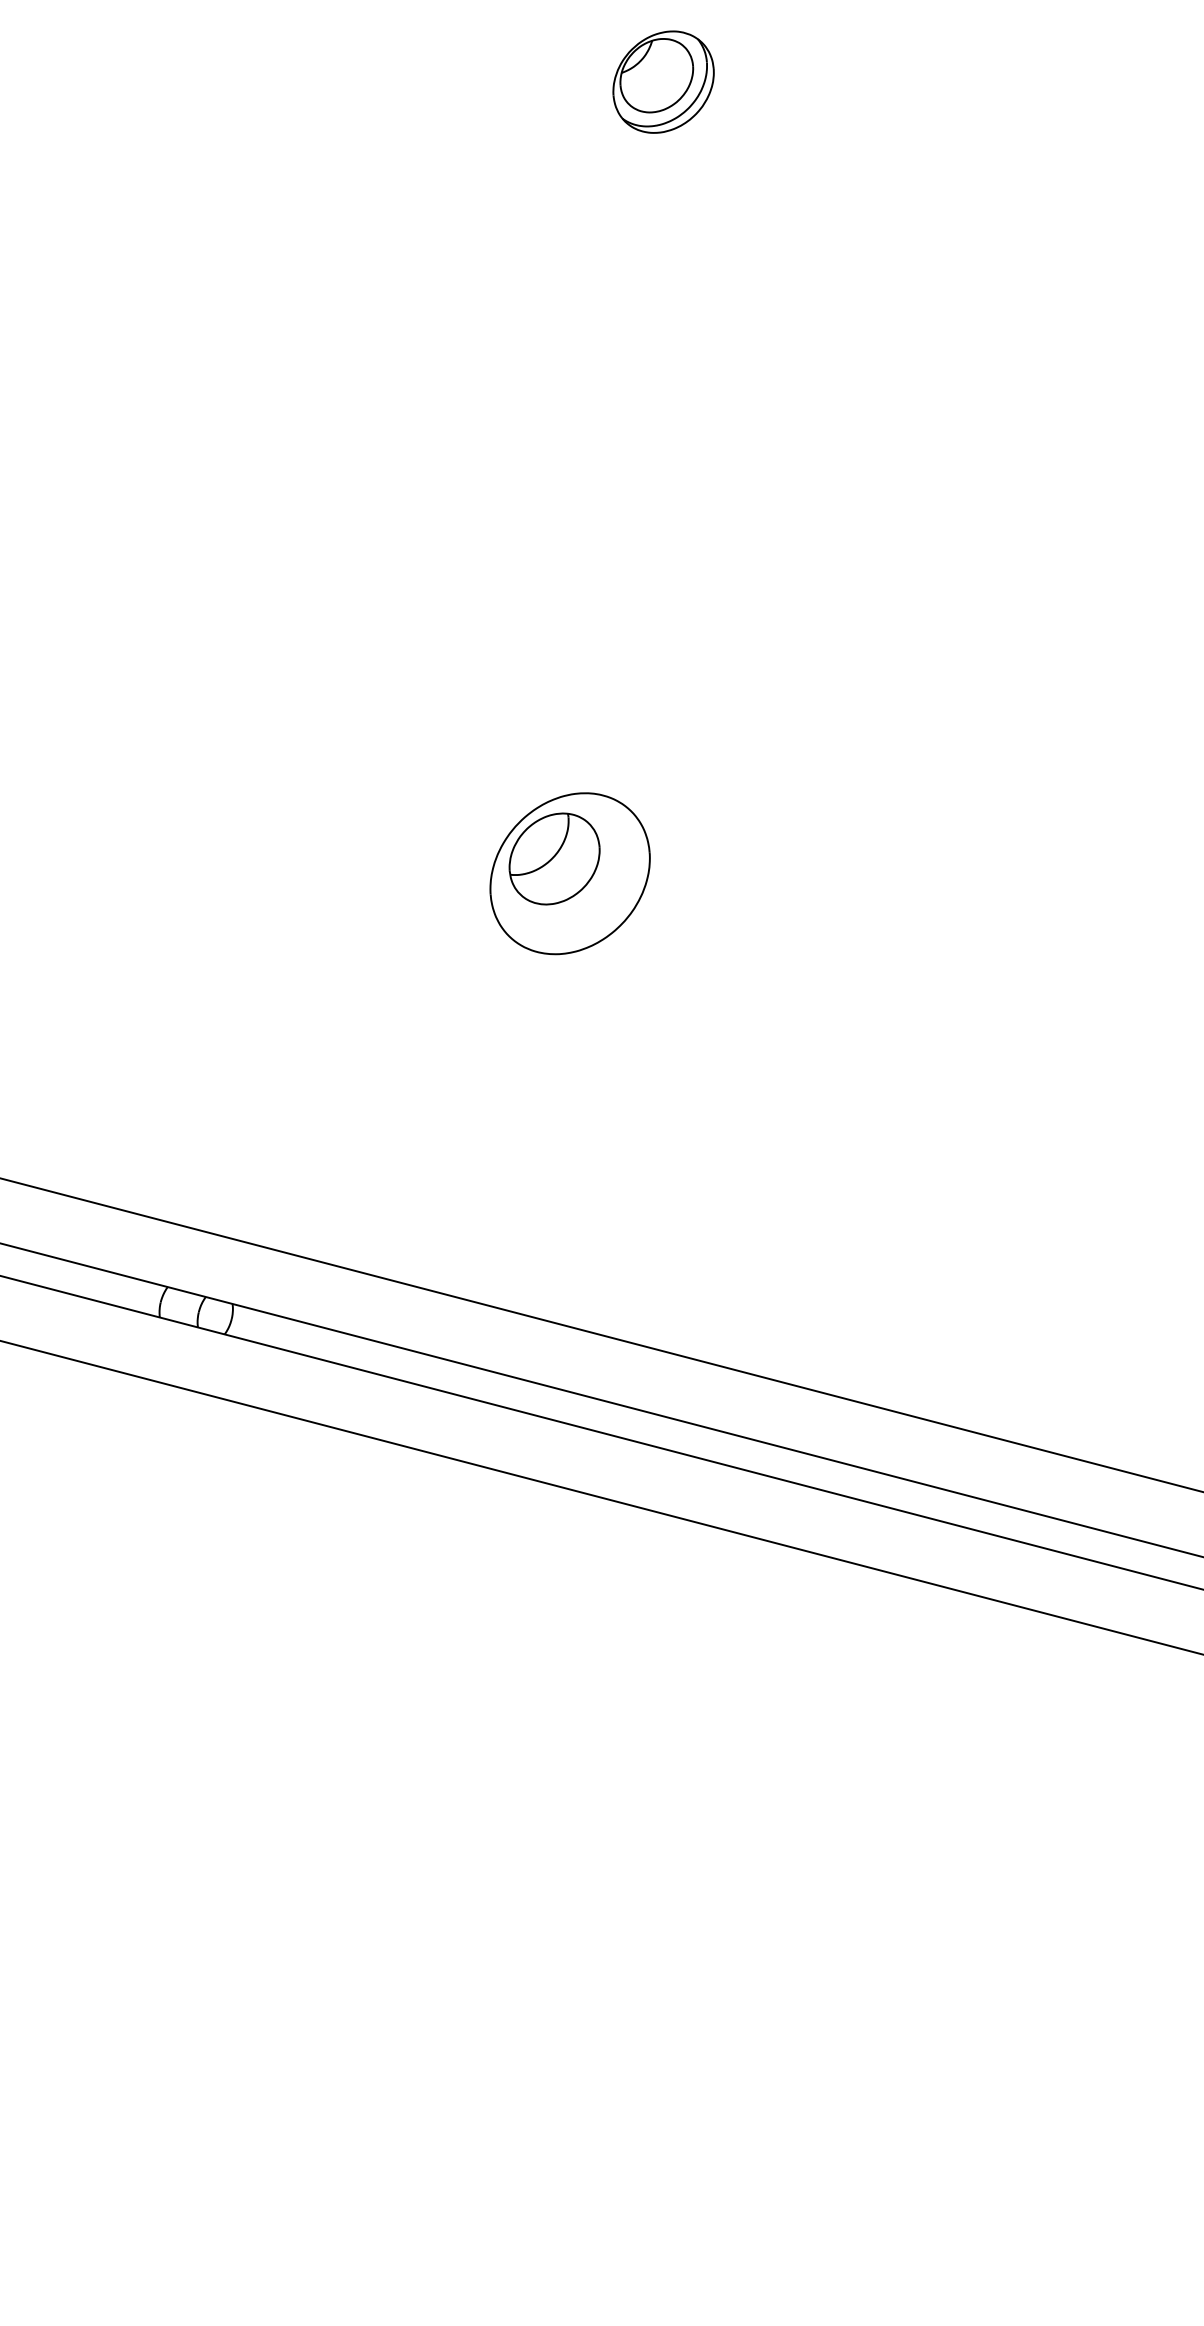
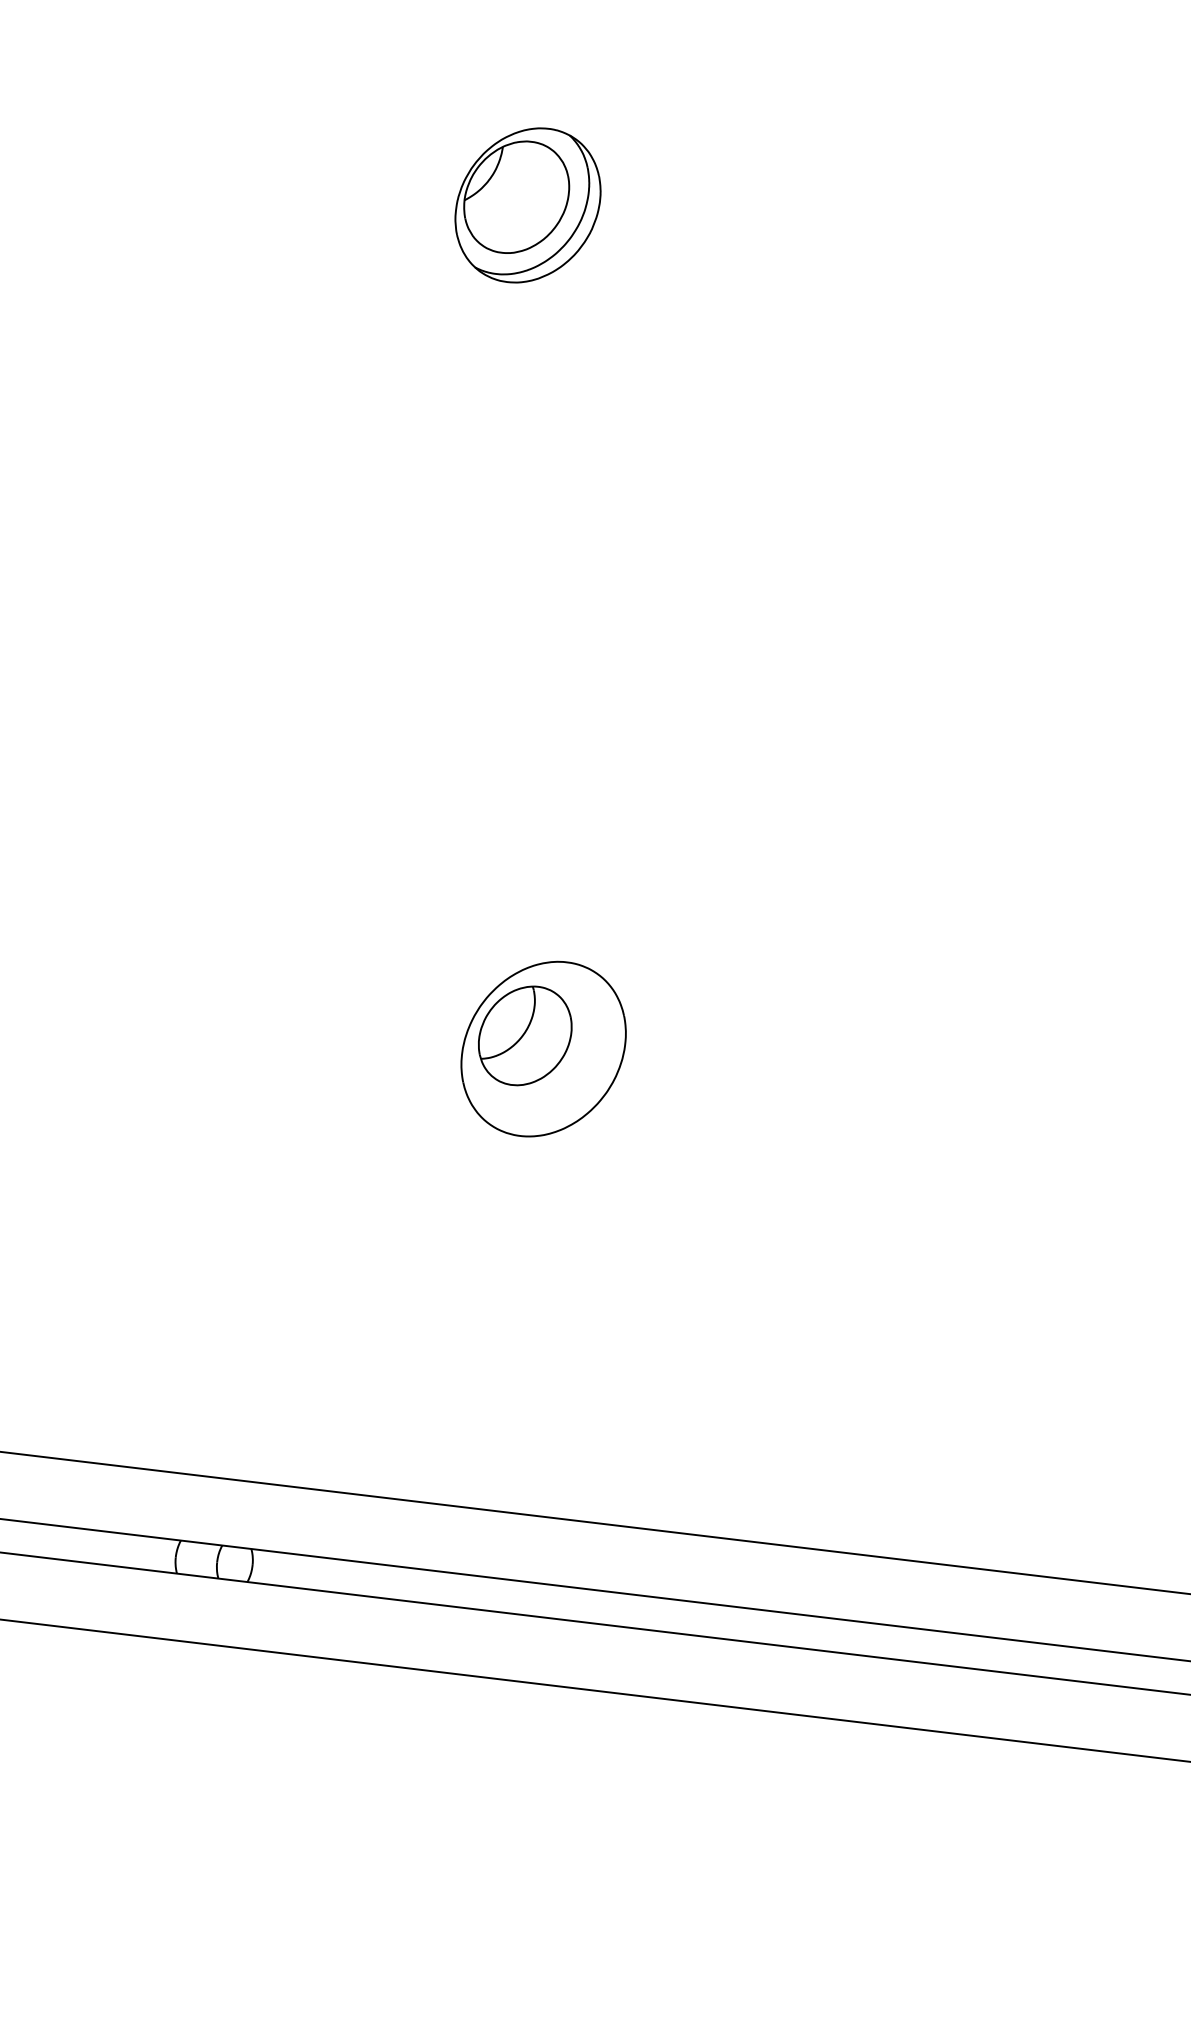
part: (663, 81) -> (527, 204), size x1.4

